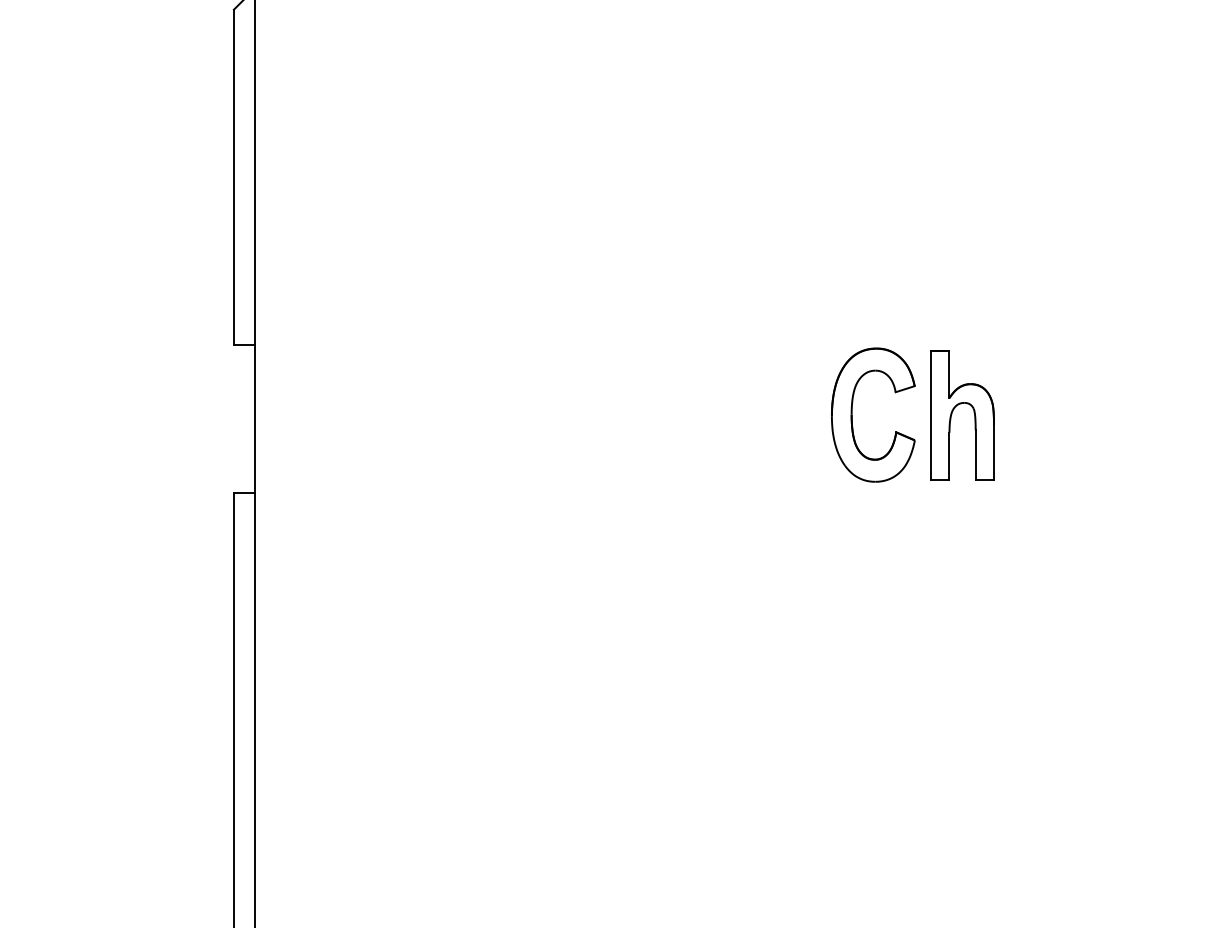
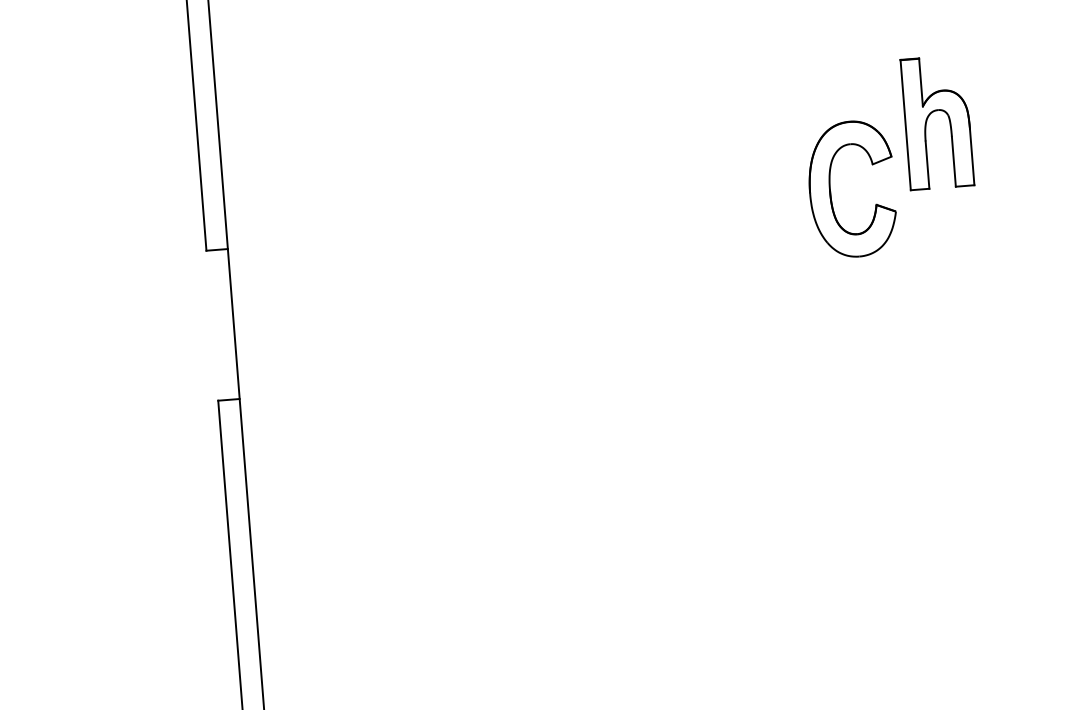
part: (953, 411) -> (928, 119), moved
part: (852, 414) -> (830, 190), moved

